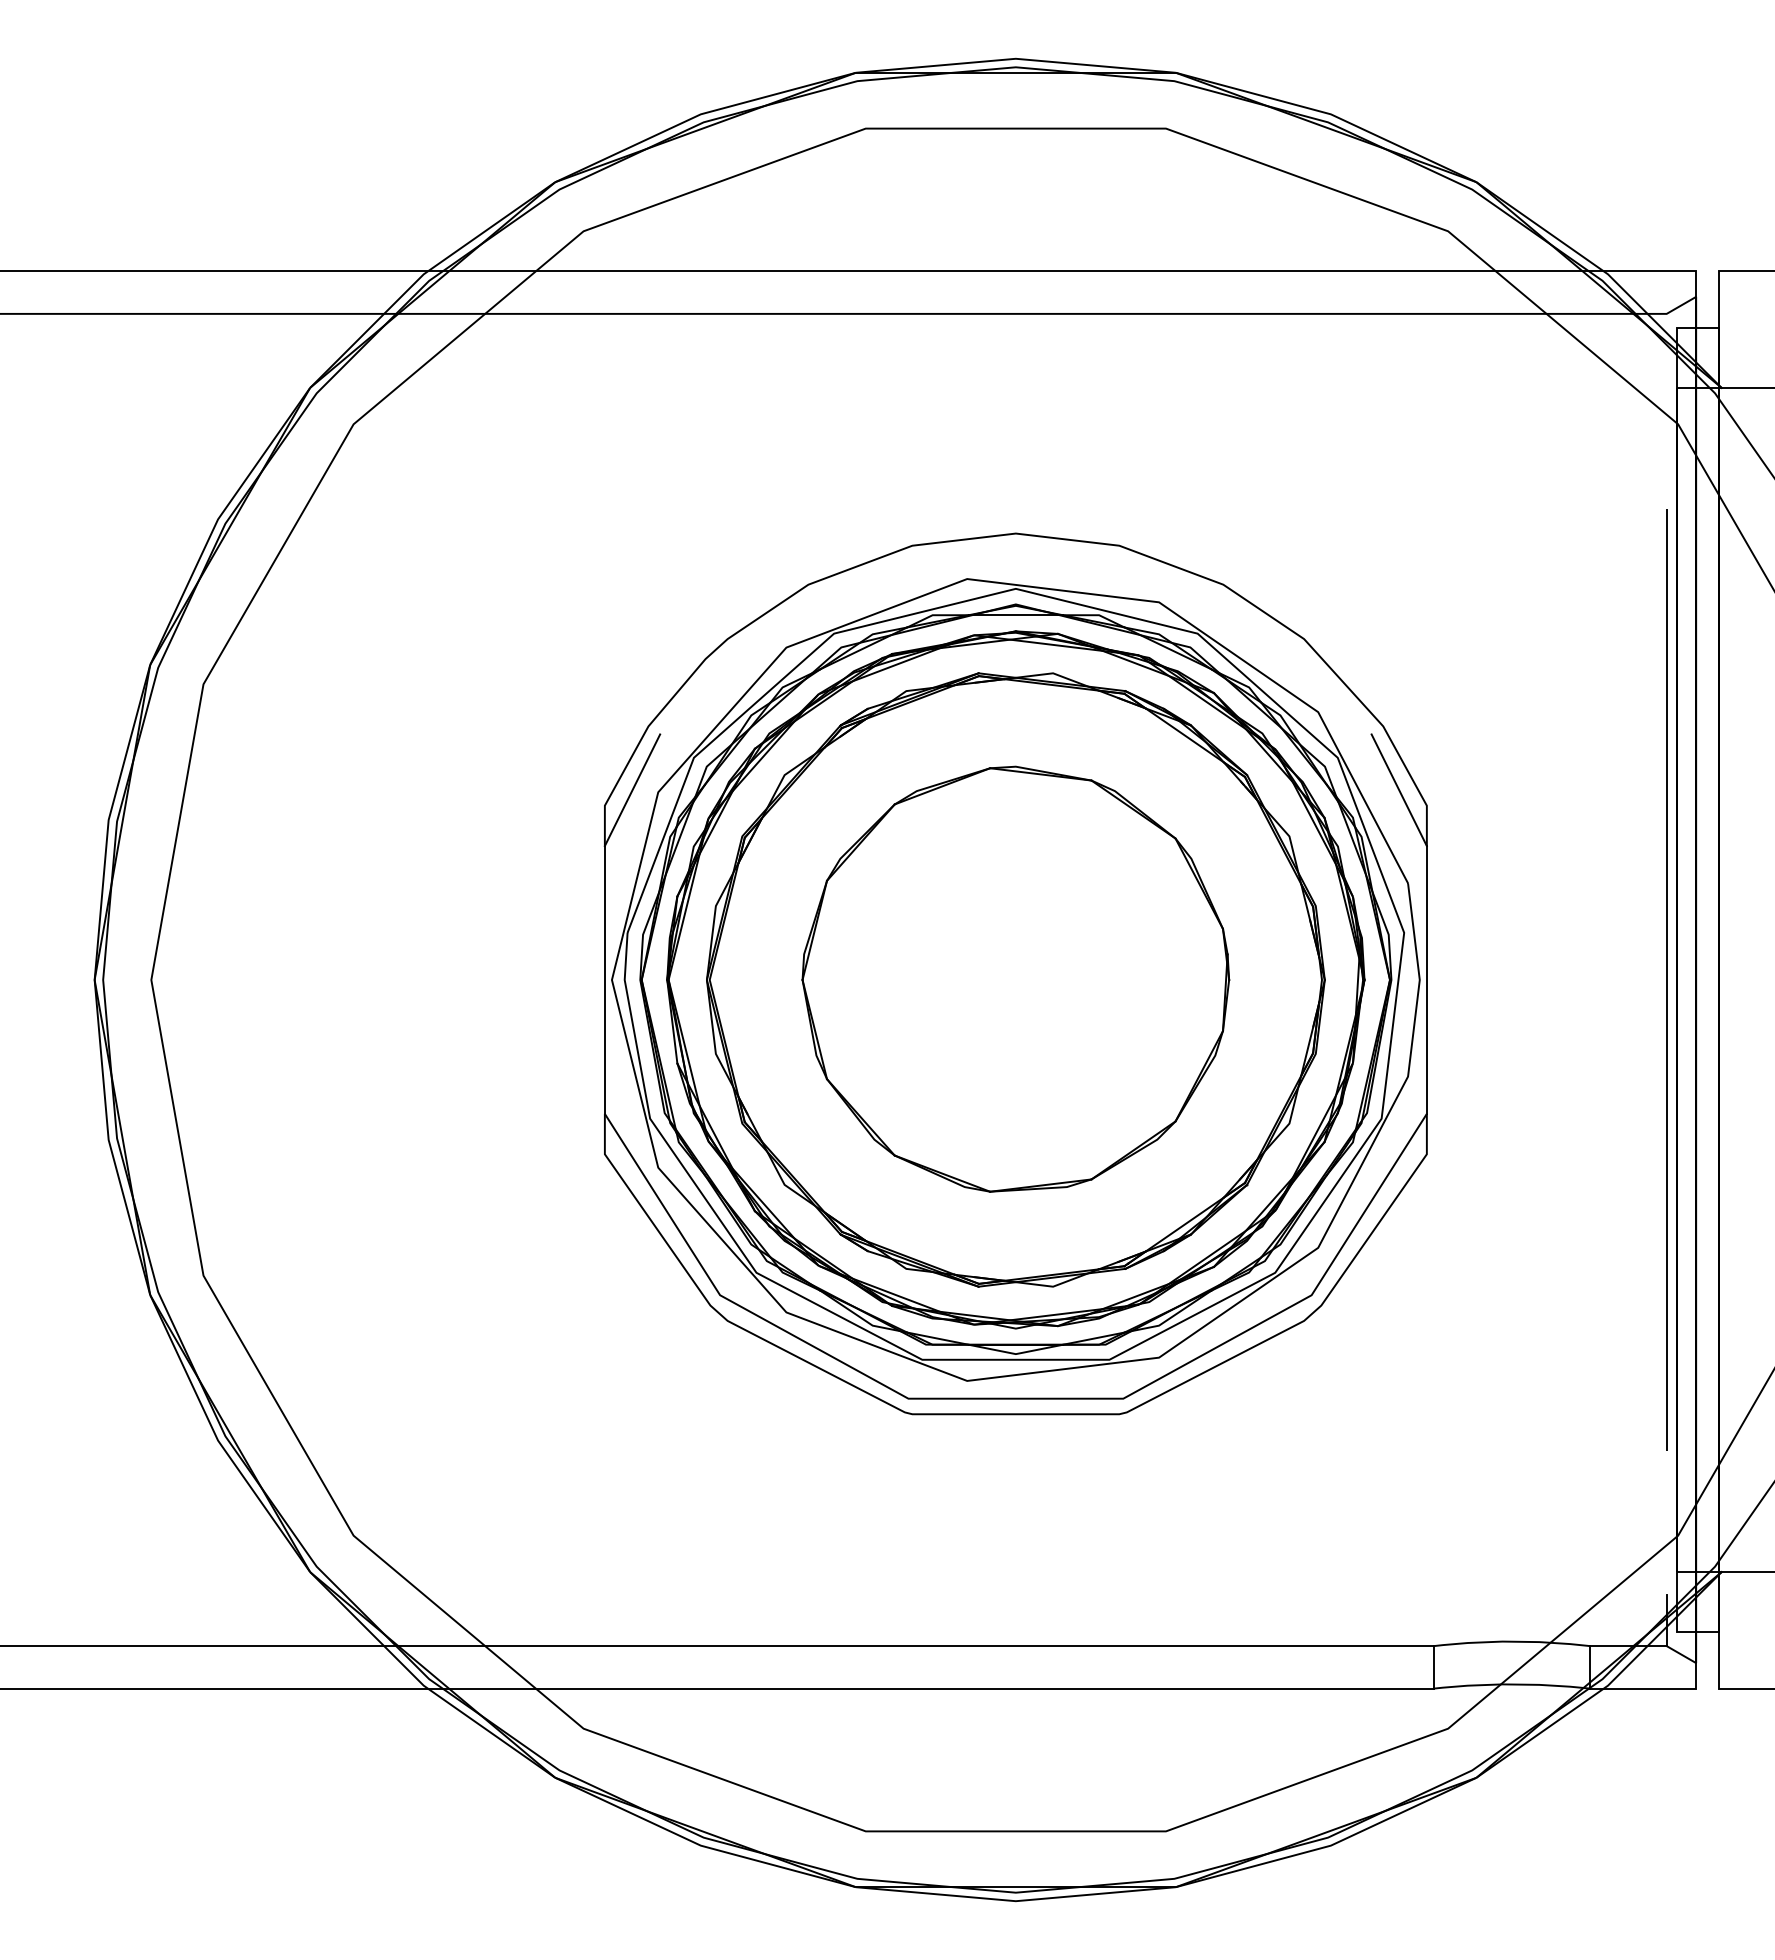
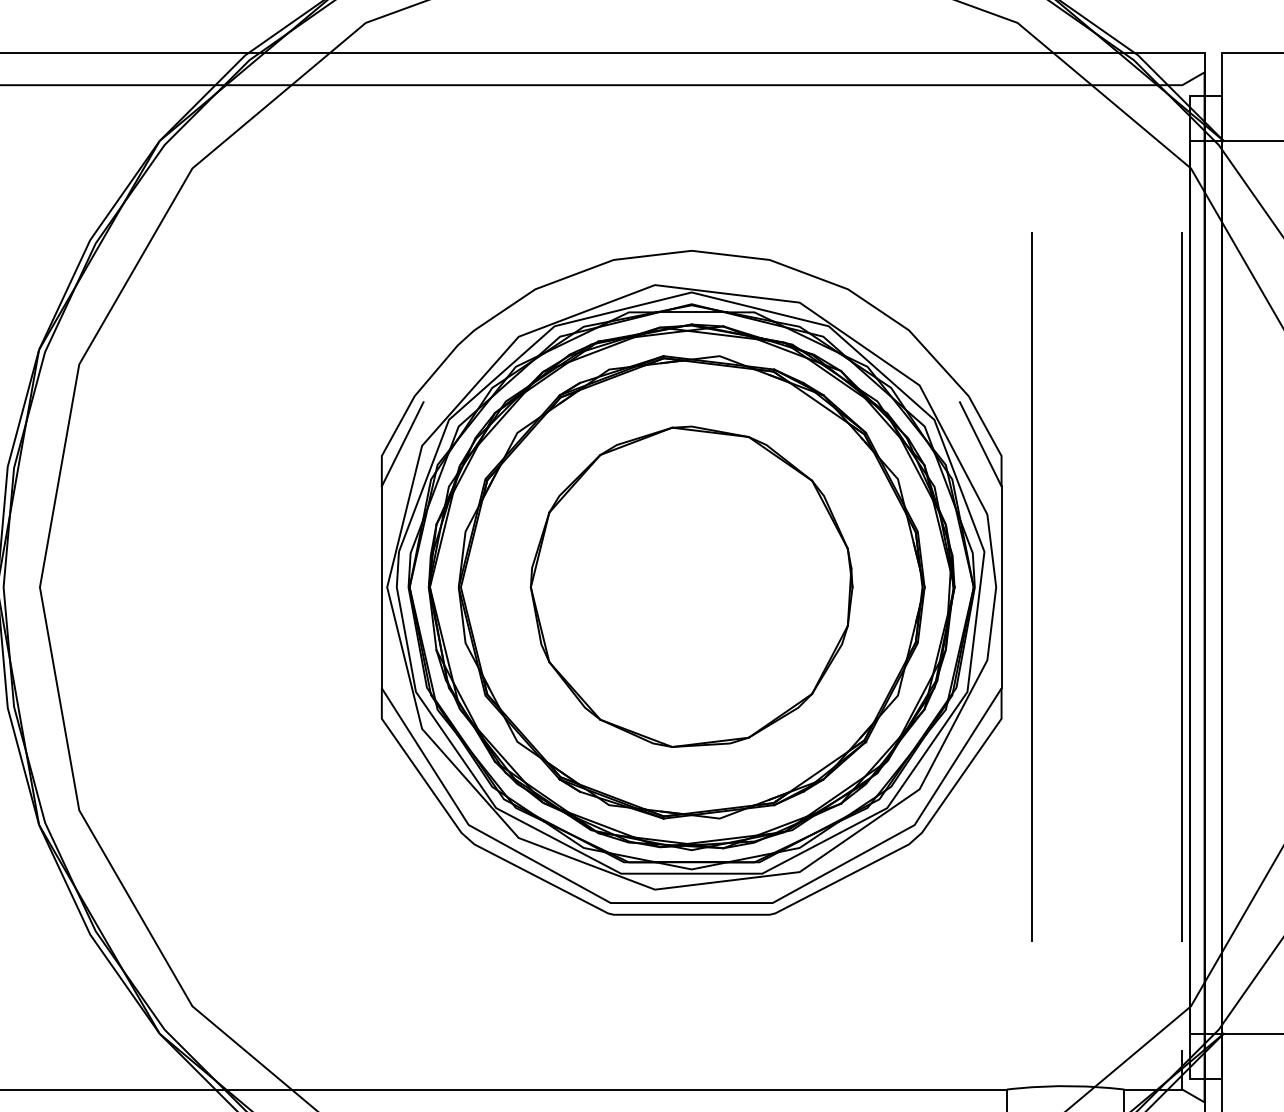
line: (1466, 979) -> (1031, 587), added

